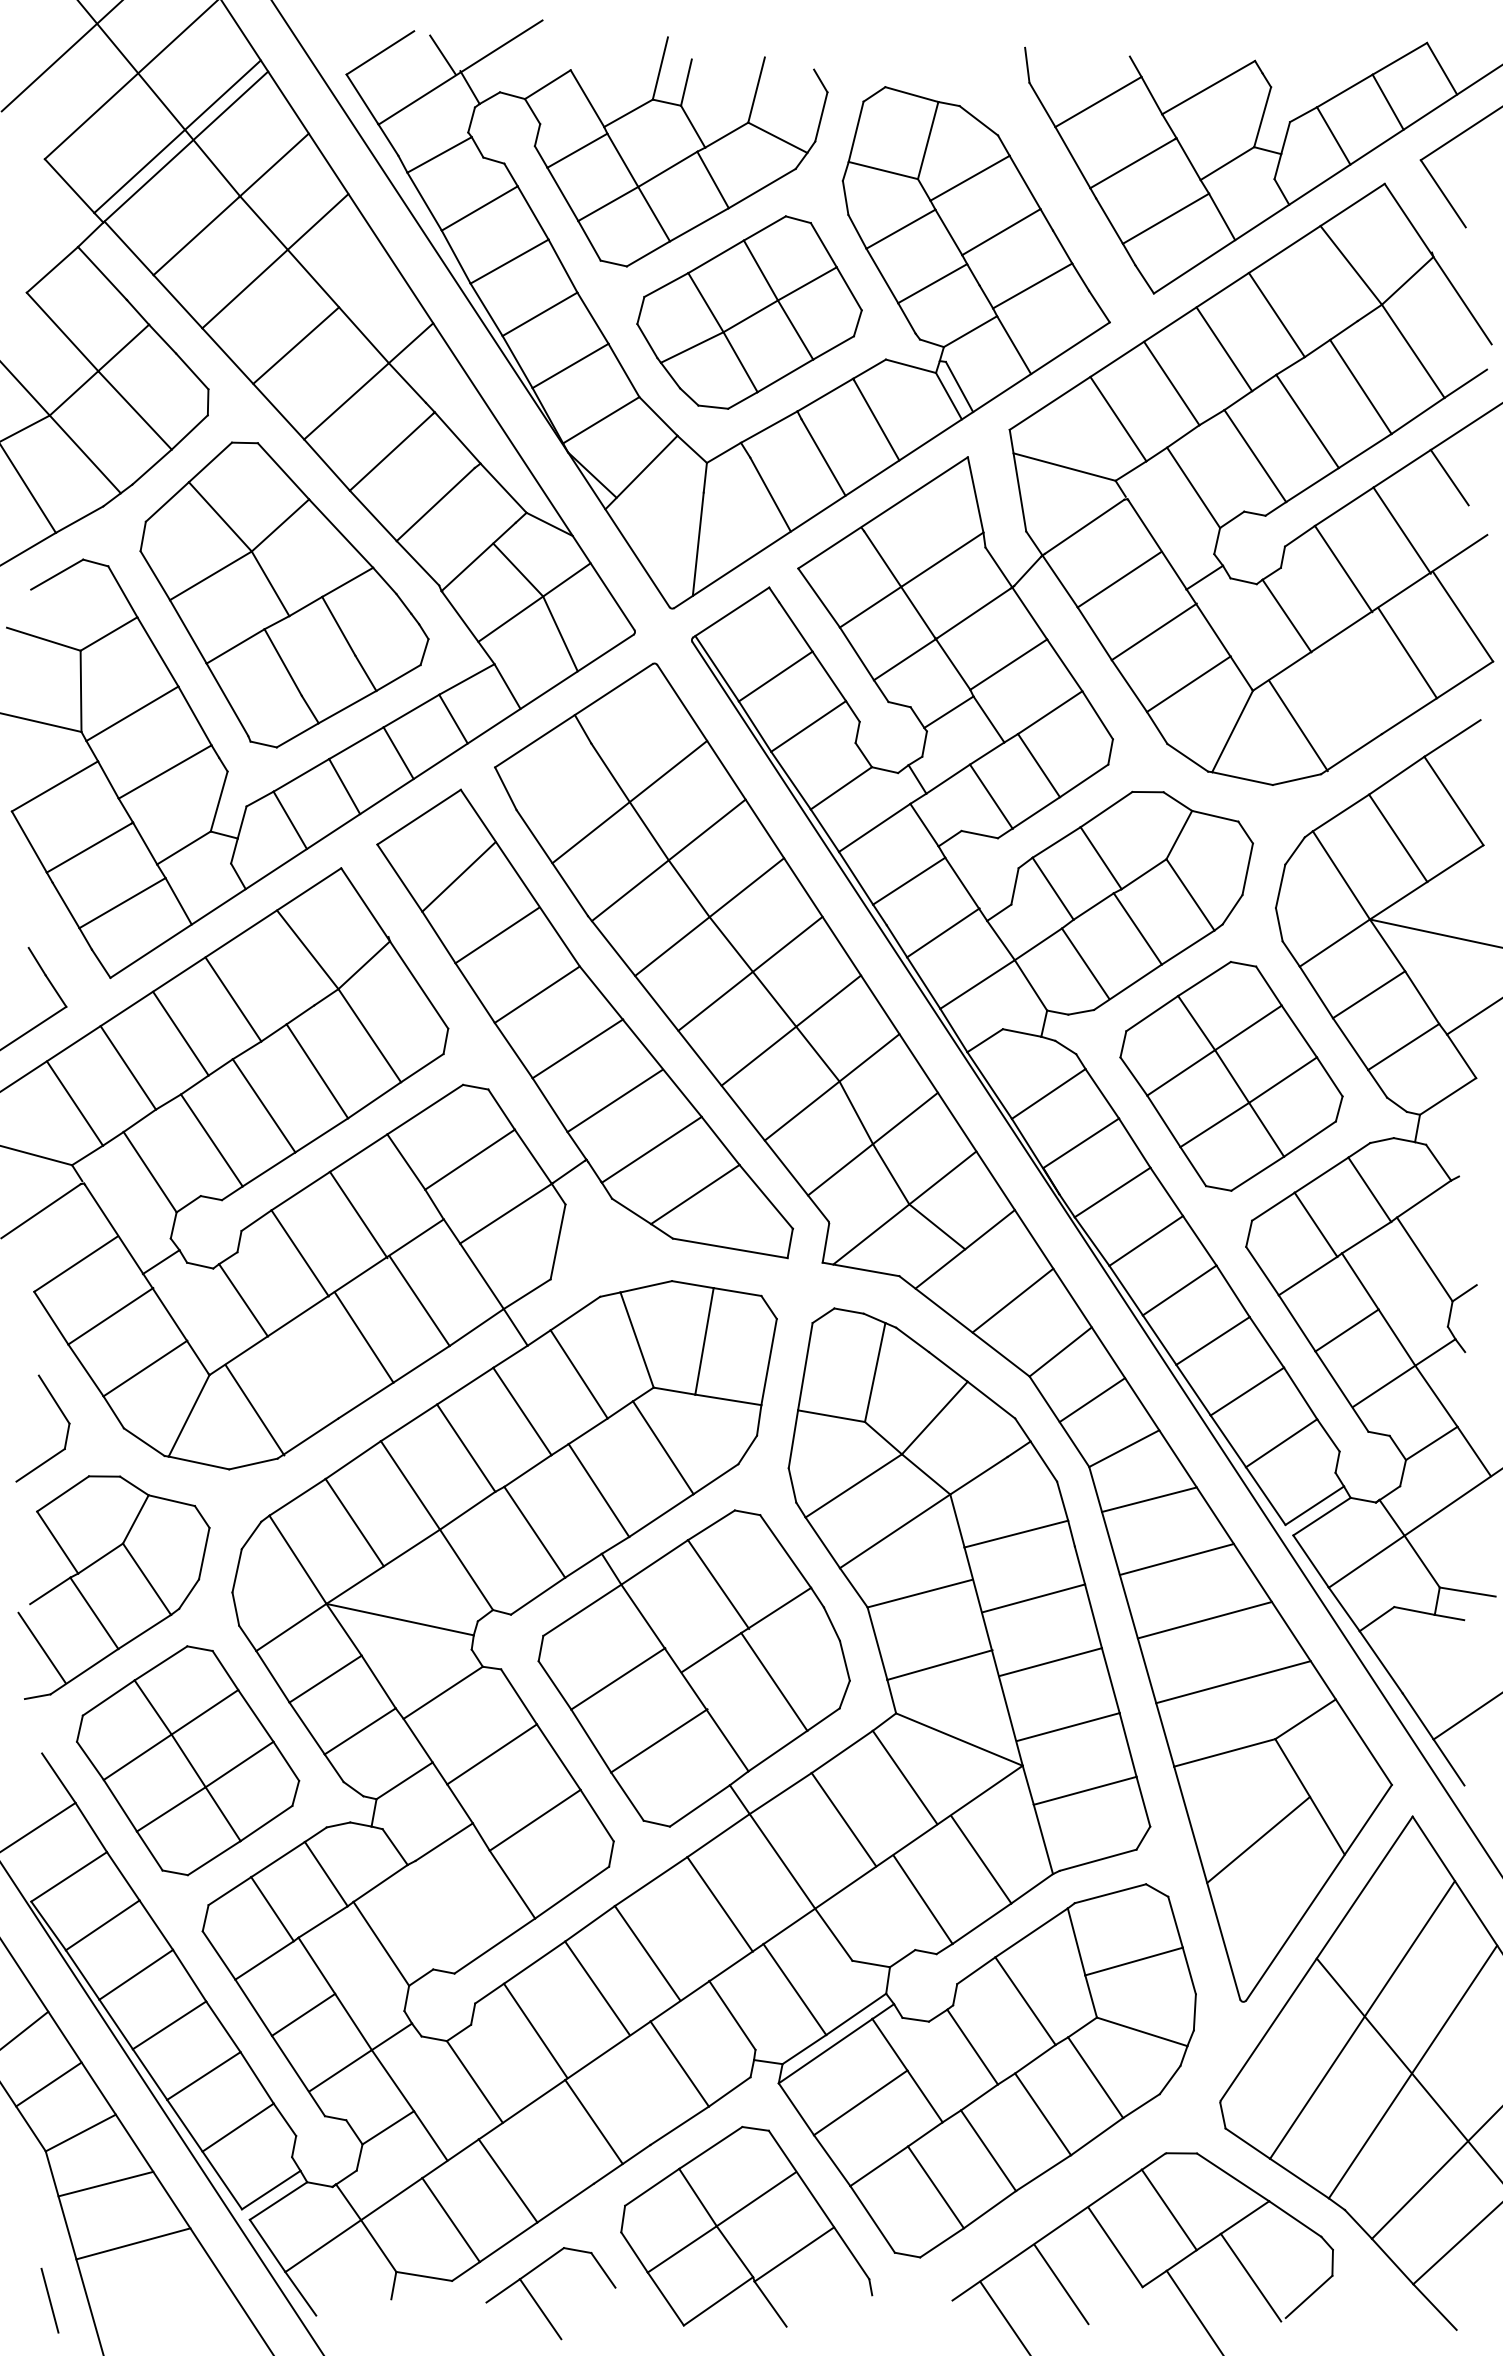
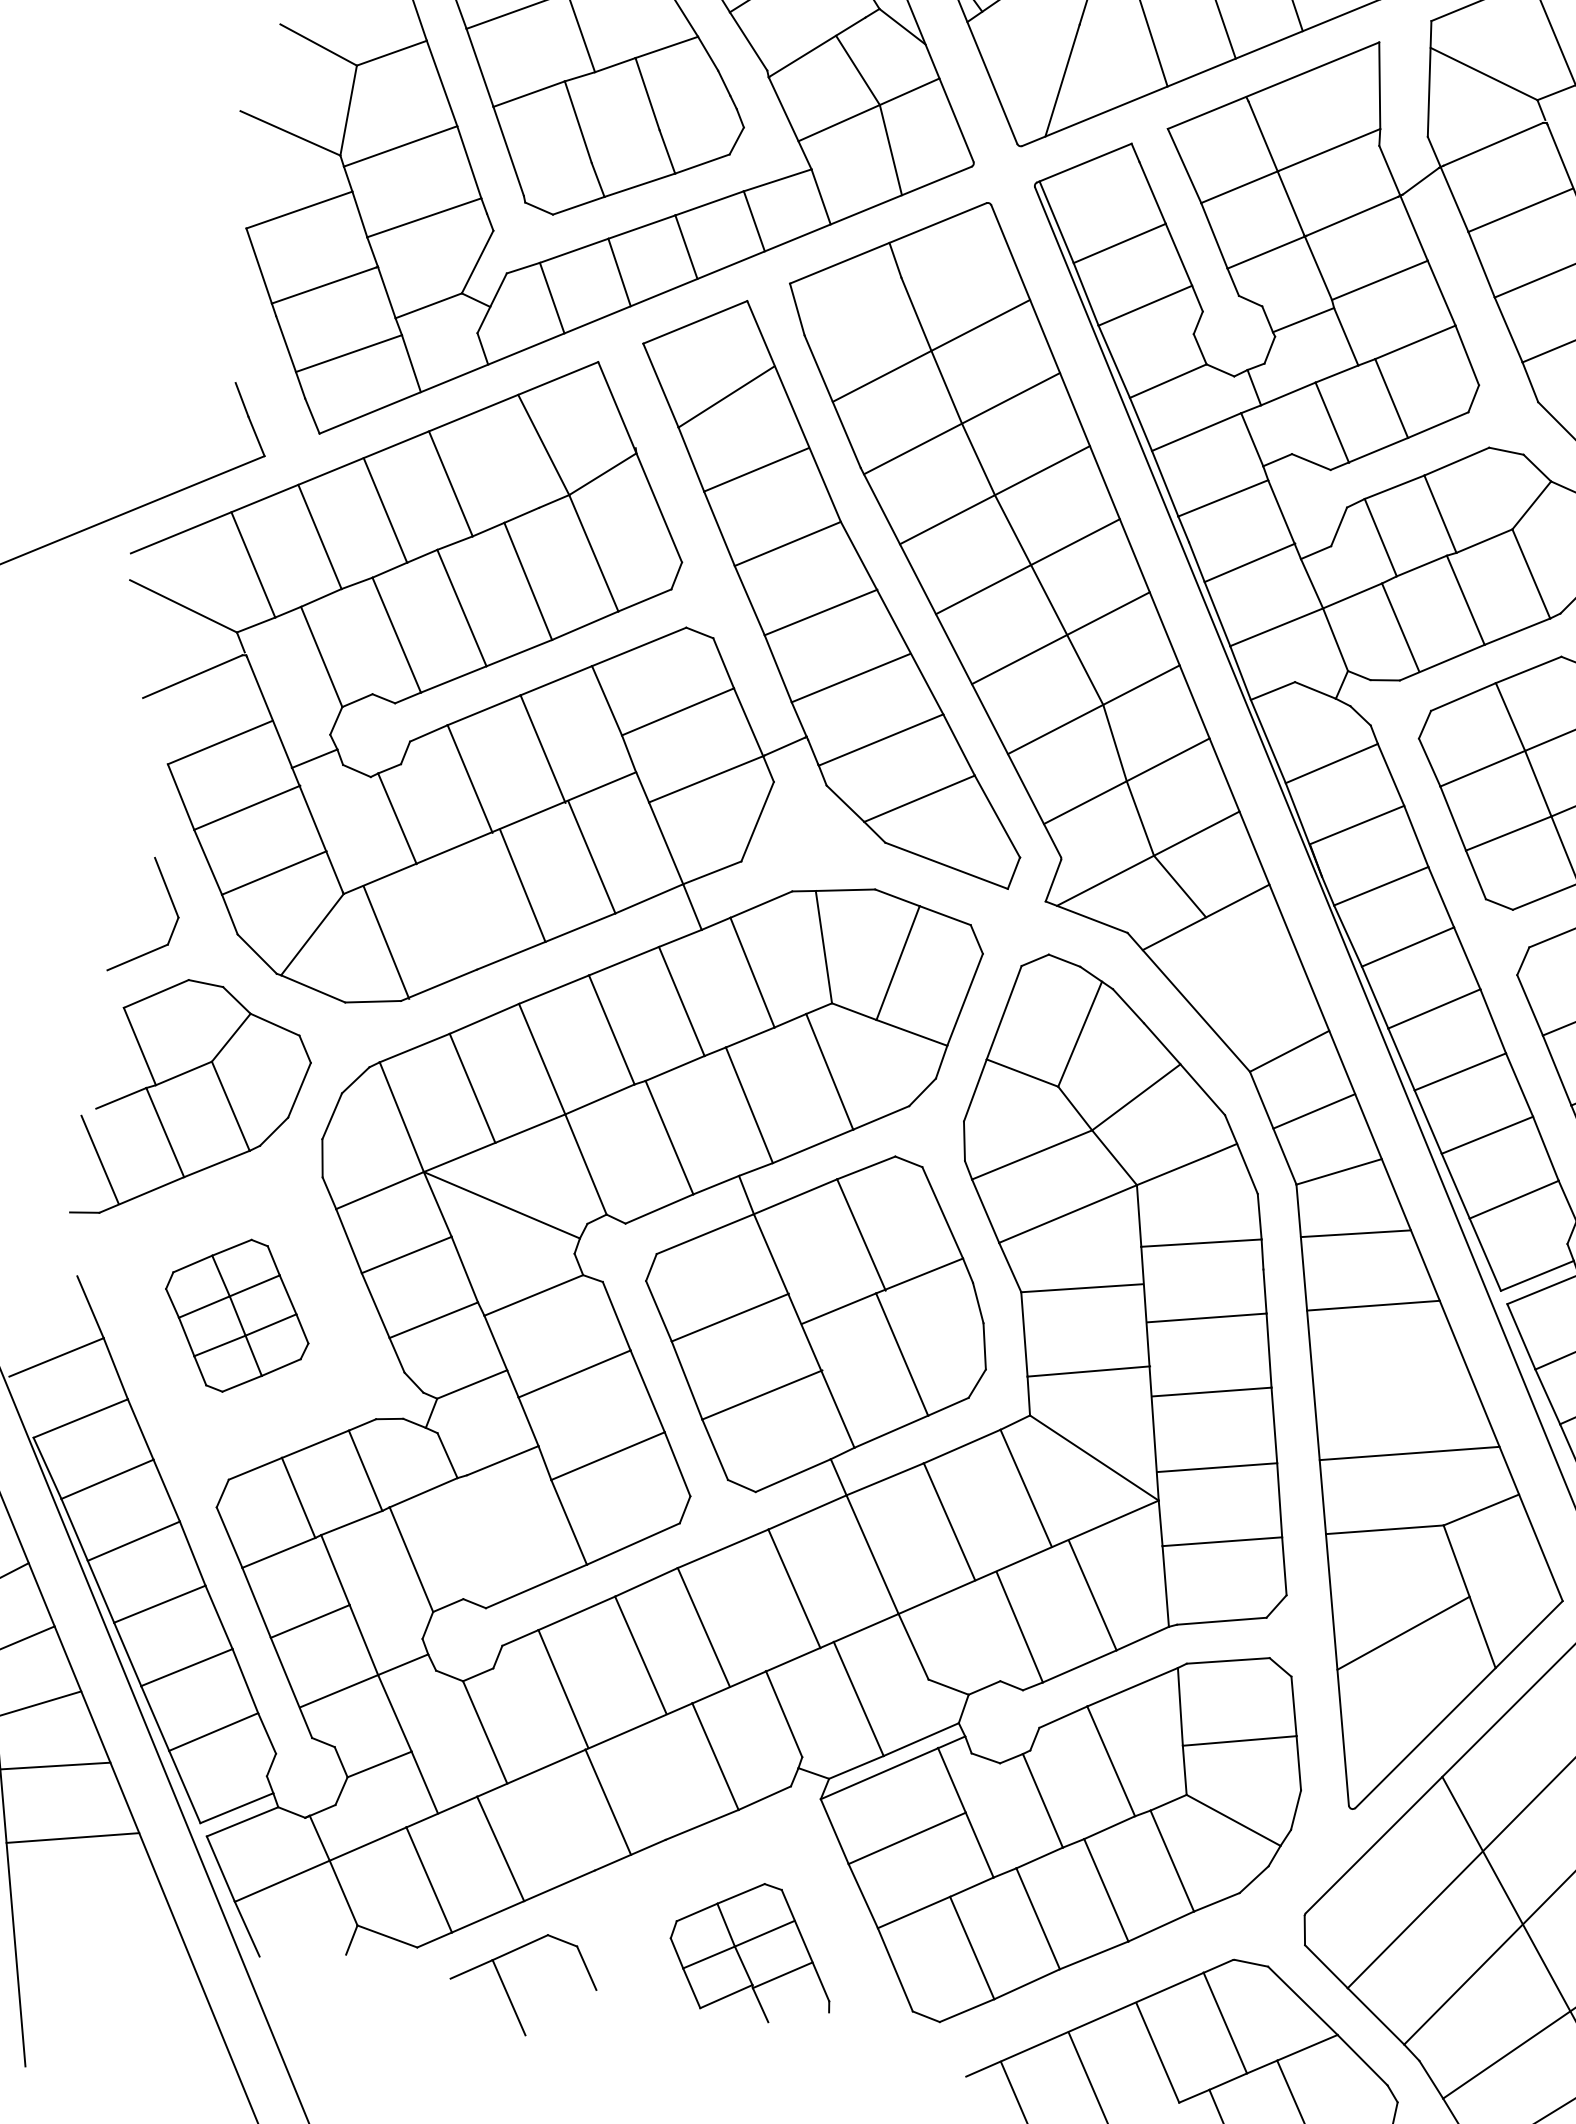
line: (1012, 1300) -> (1247, 984), removed
line: (1204, 1620) -> (1390, 1379), removed
part: (188, 1760) -> (237, 1315), size x0.6
part: (746, 2226) -> (754, 1950), size x0.6

